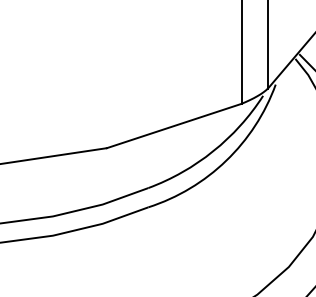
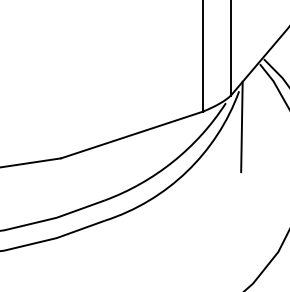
line: (278, 118) -> (242, 127), added

